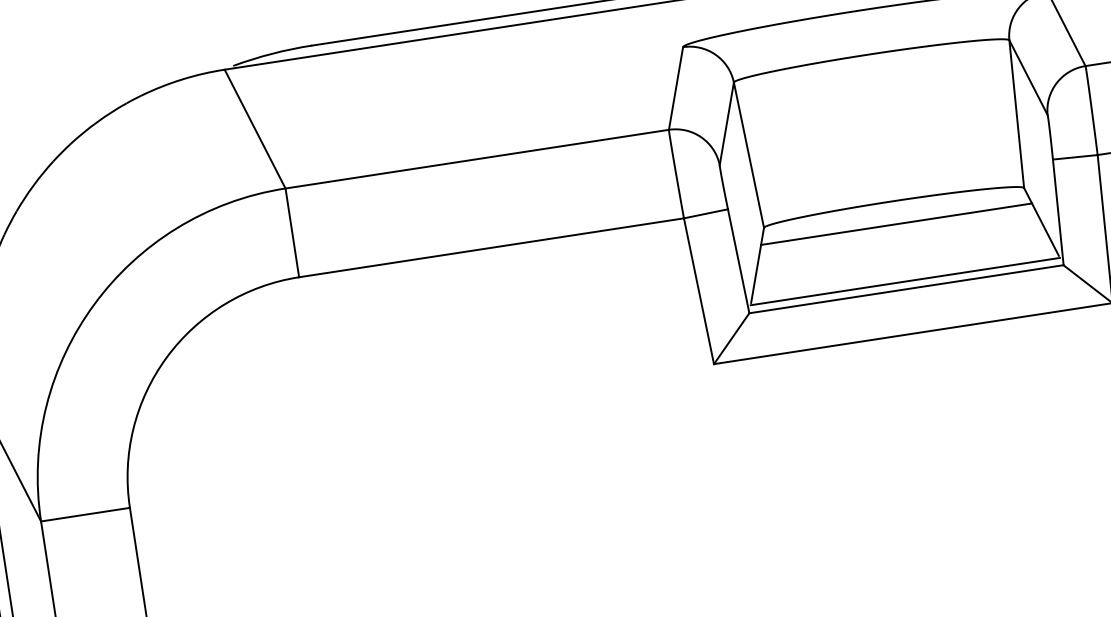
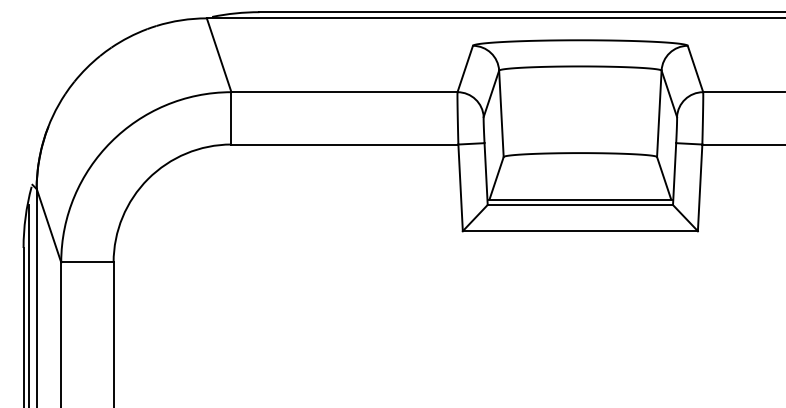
line: (896, 223) -> (580, 166), removed

